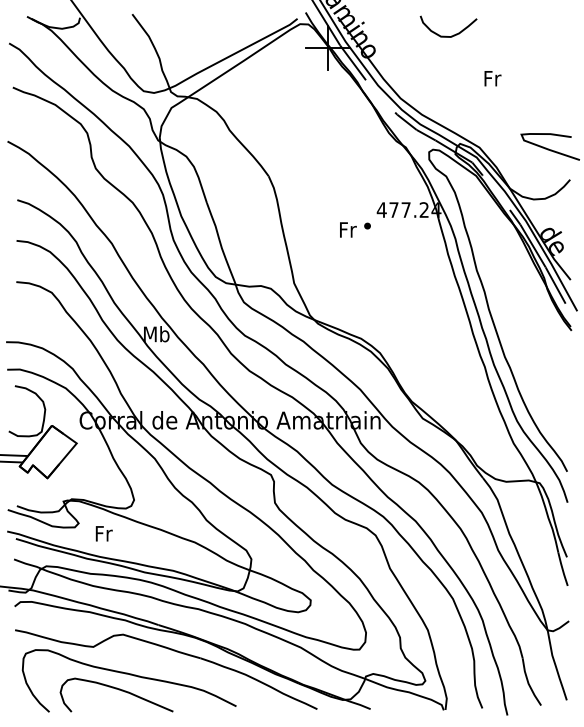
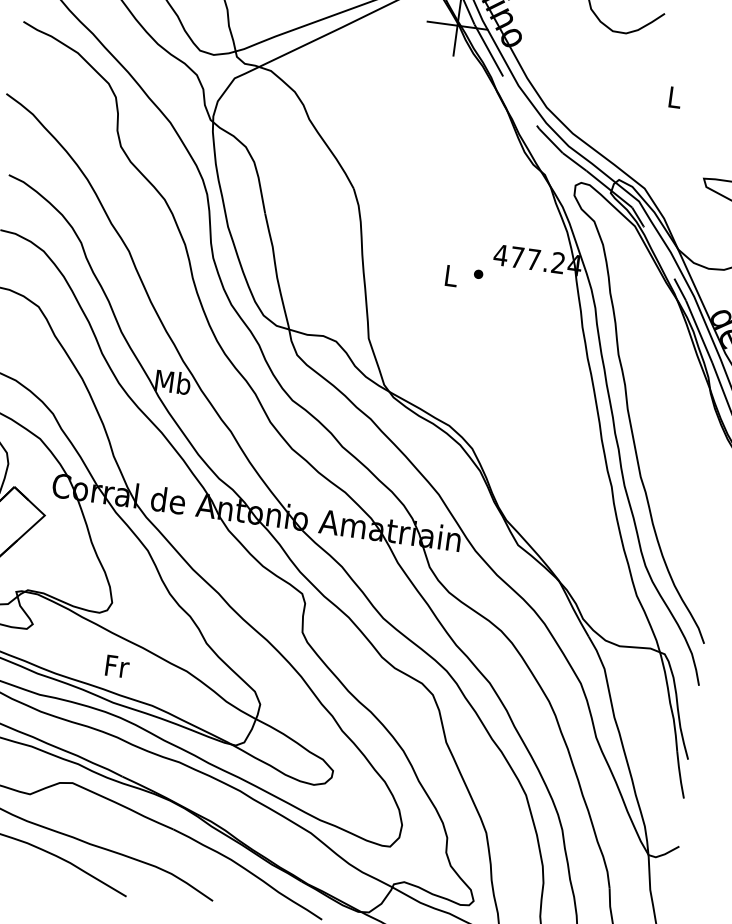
text: (492, 78) -> (674, 97), Fr -> L
text: (348, 229) -> (452, 275), Fr -> L
text: (103, 533) -> (116, 666), moved

